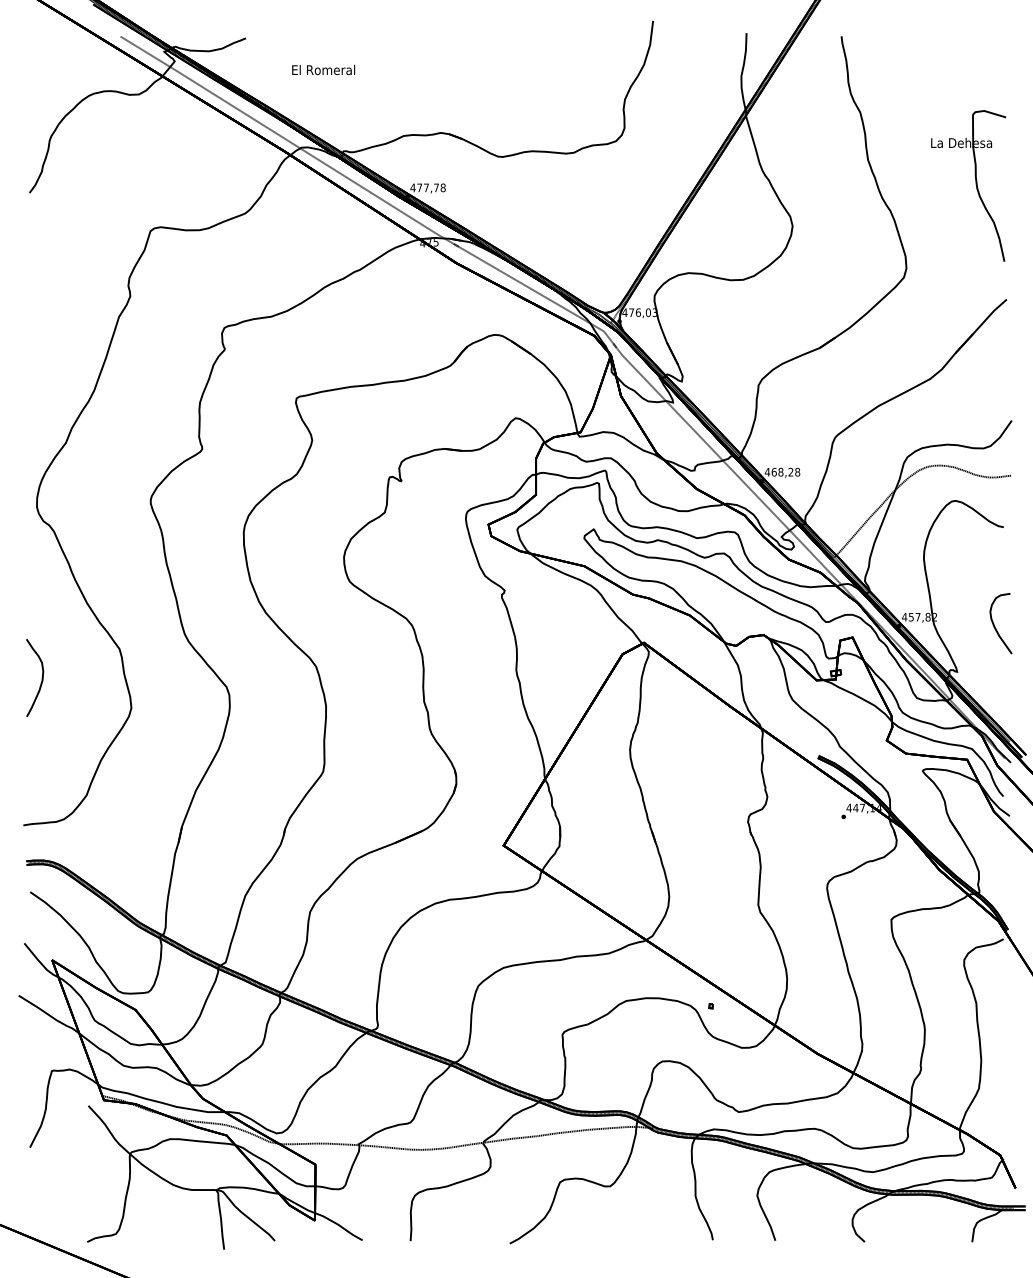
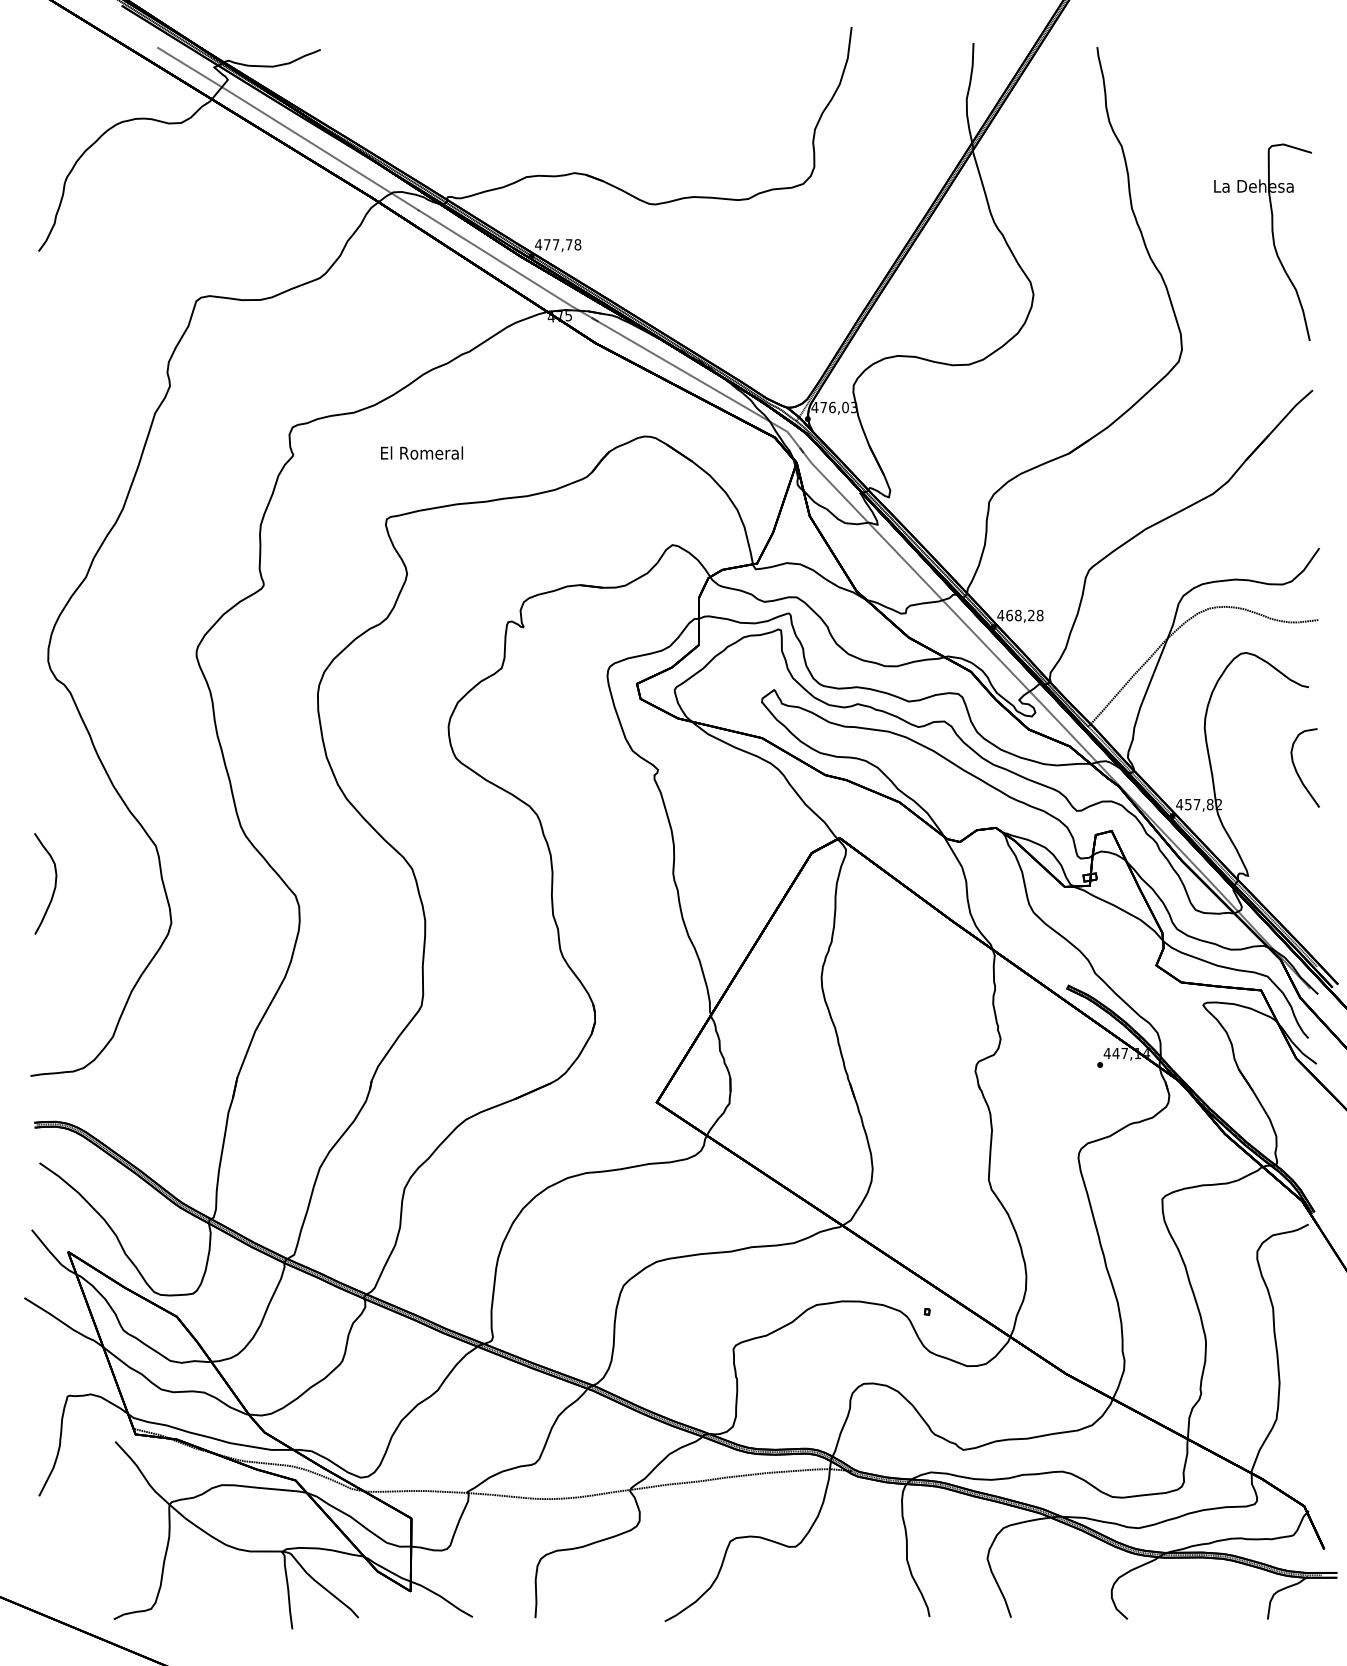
text: (323, 69) -> (421, 452), moved
curve: (994, 624) -> (1296, 768), moved

